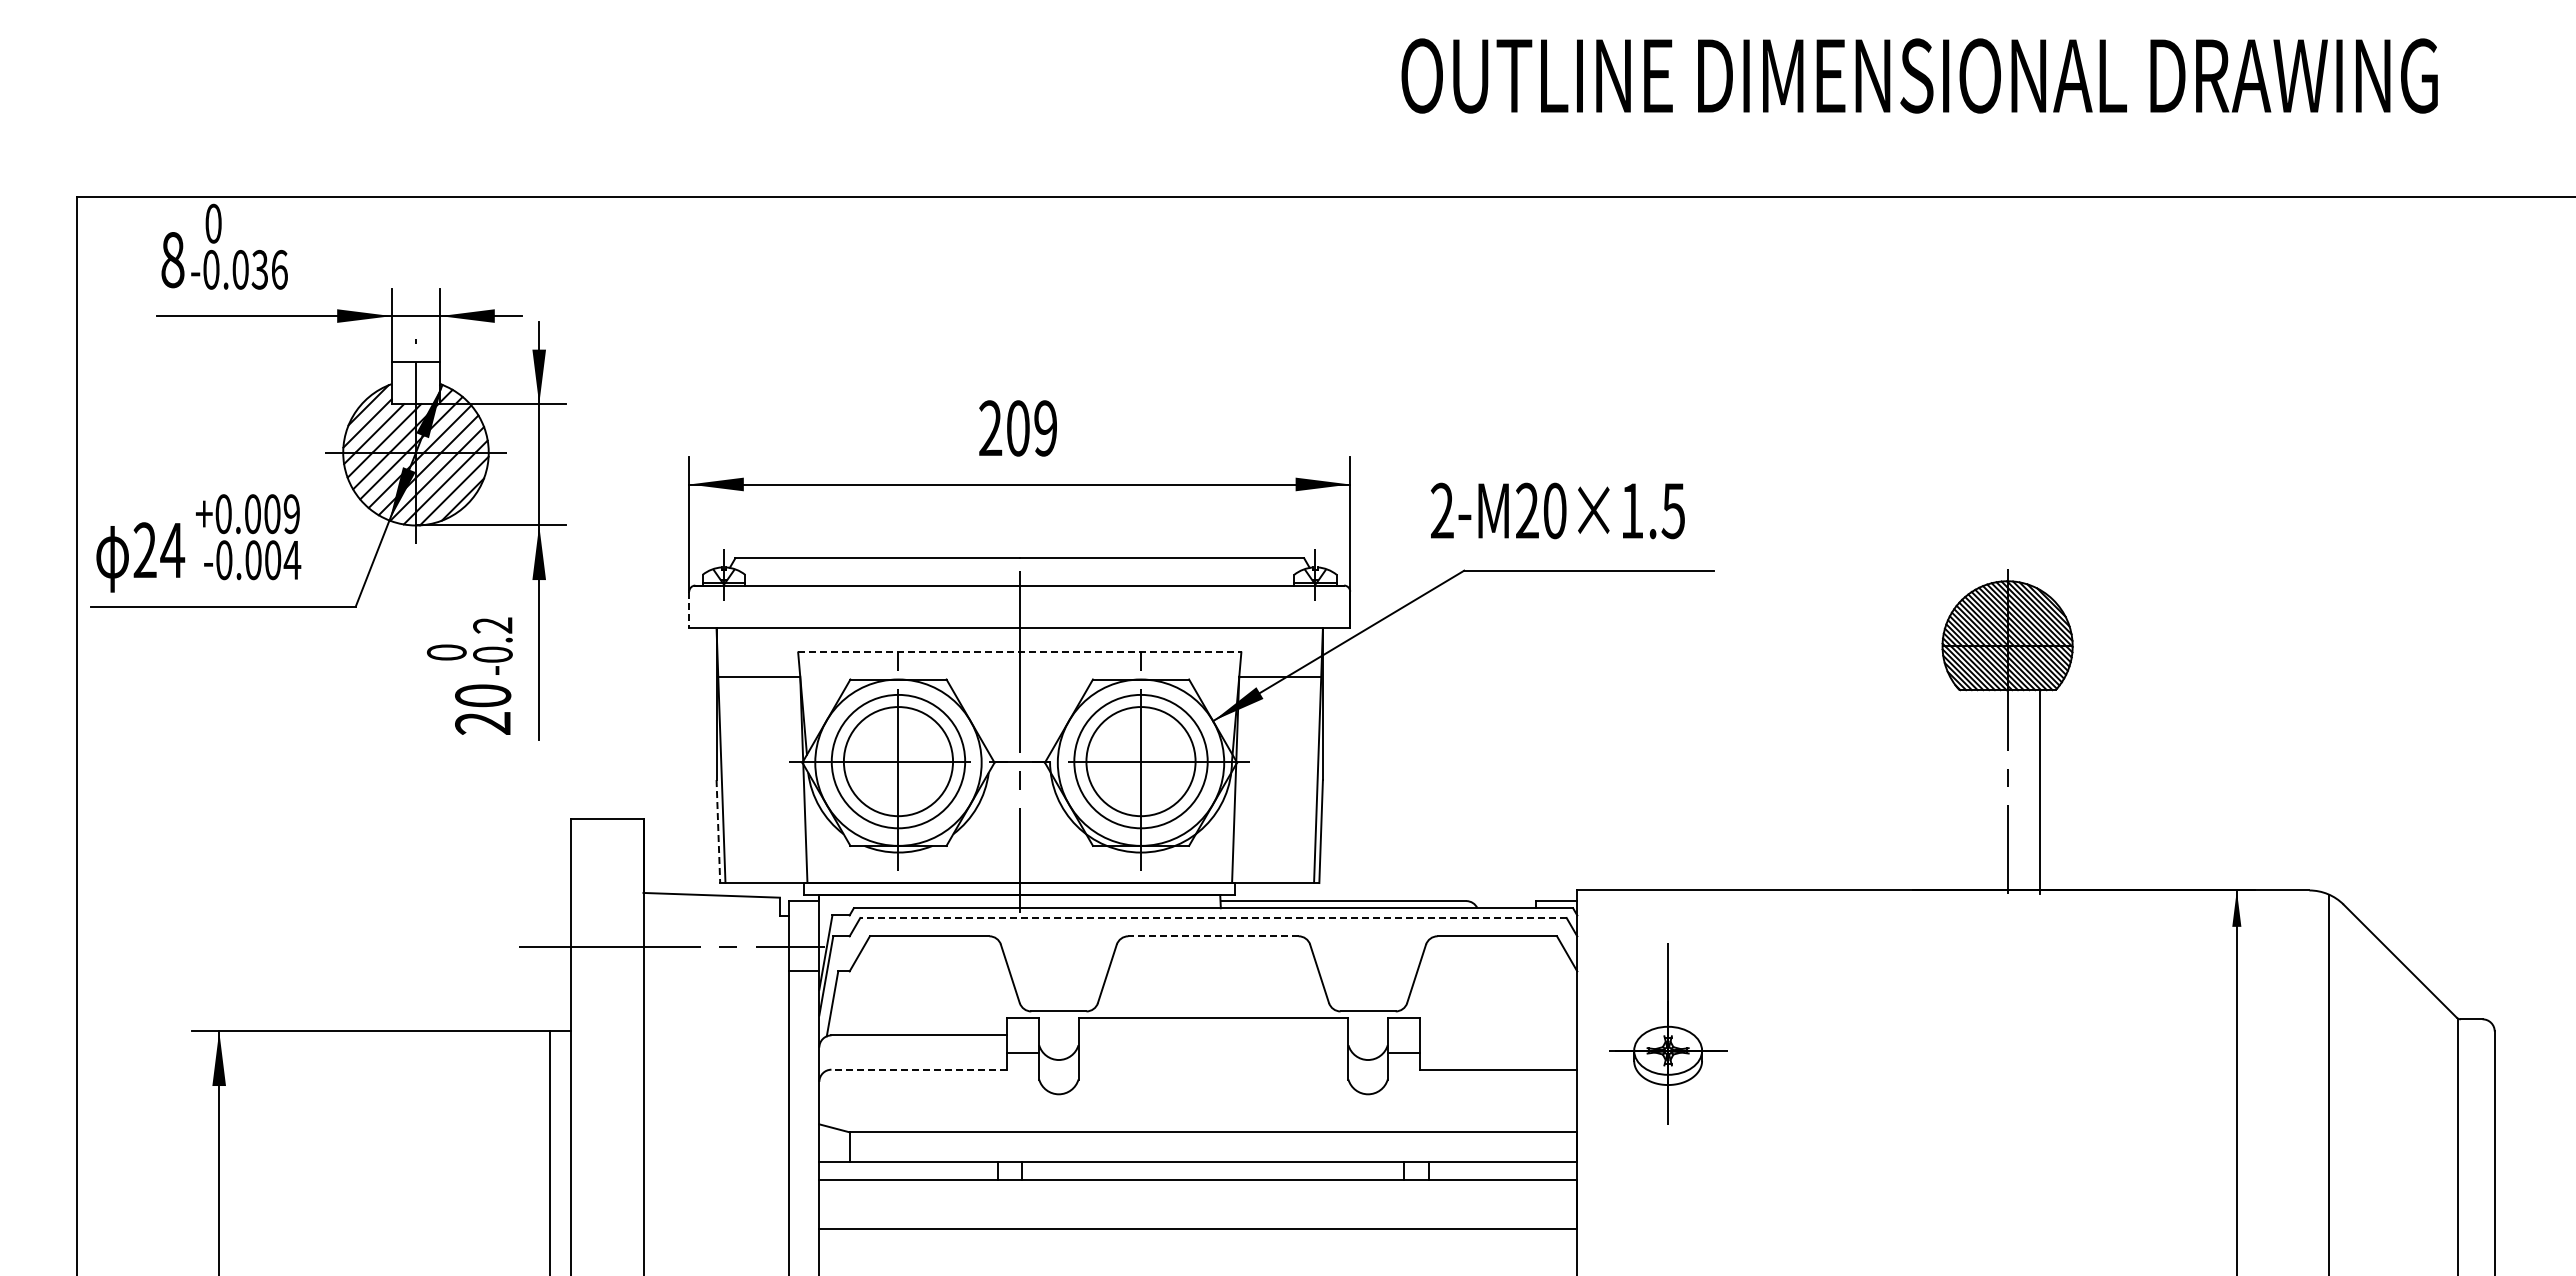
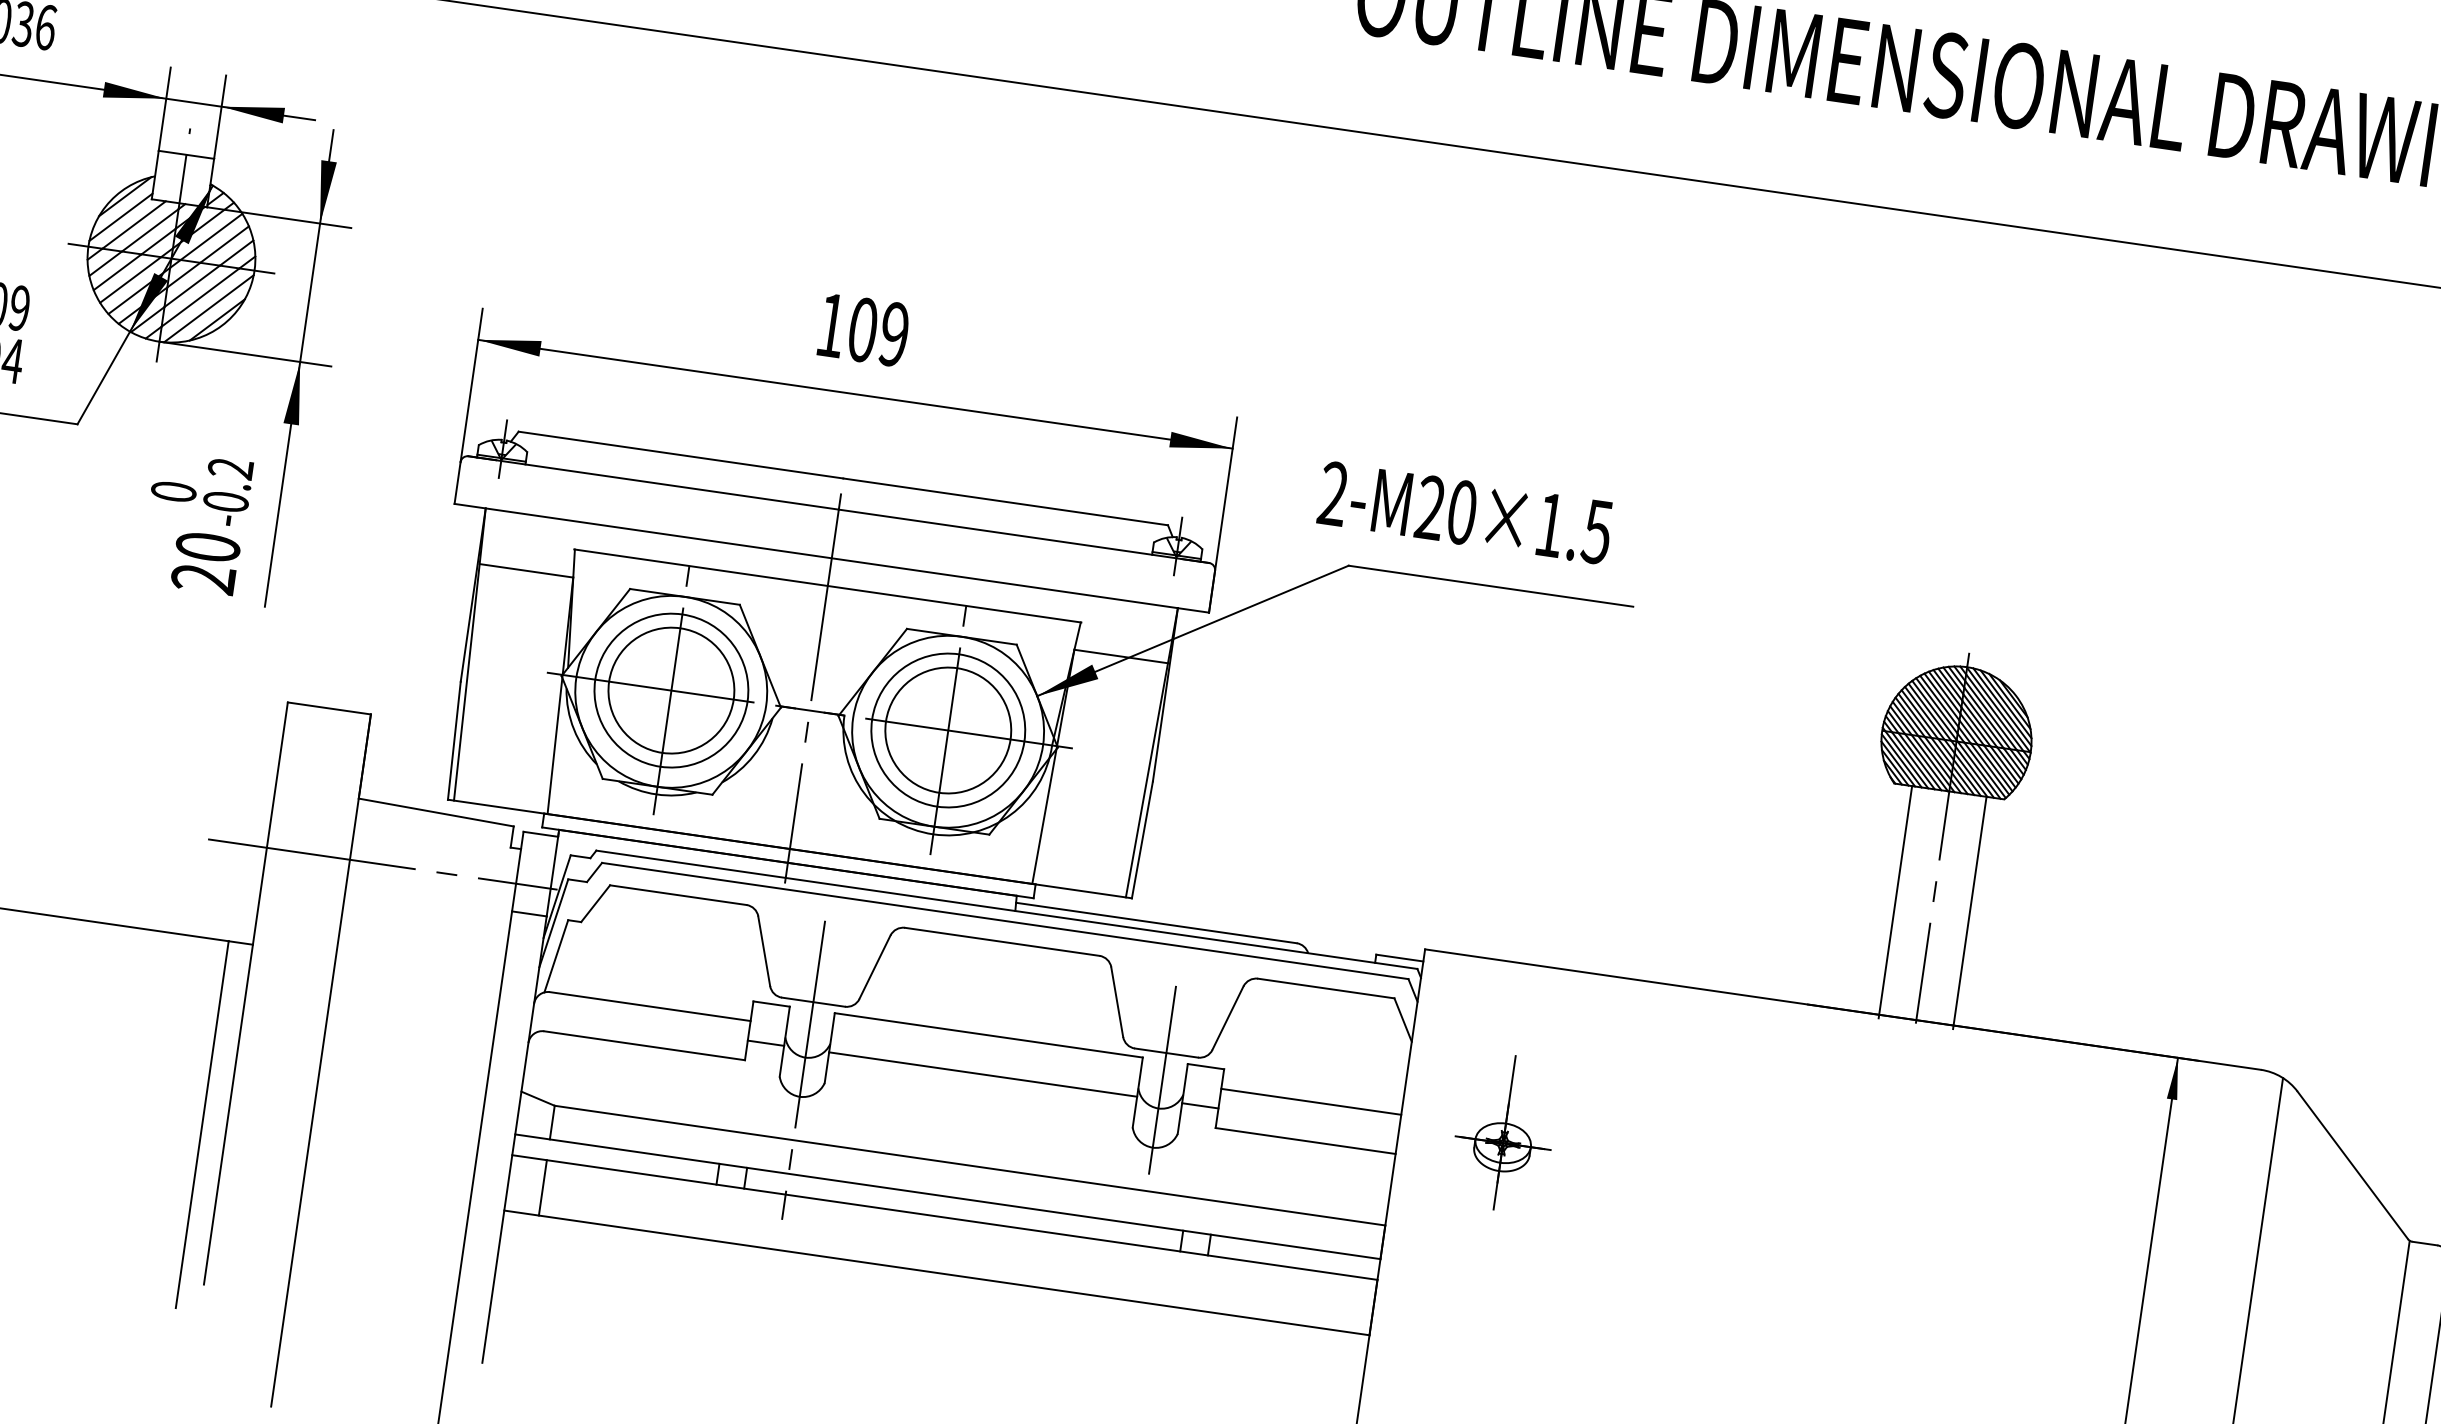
text: (990, 427) -> (831, 324), 209 -> 109
line: (689, 610) -> (457, 483), dashed -> solid
line: (1020, 652) -> (828, 586), dashed -> solid
line: (1975, 791) -> (1895, 901), added
line: (718, 831) -> (454, 740), dashed -> solid
line: (1212, 918) -> (1004, 921), dashed -> solid
line: (1213, 936) -> (1002, 942), dashed -> solid
line: (1368, 1034) -> (1163, 1079), added
line: (1498, 1035) -> (1311, 1101), added
part: (1668, 1037) -> (1505, 1132), size x0.71
line: (1213, 1052) -> (983, 1074), added
line: (919, 1069) -> (644, 1045), dashed -> solid
line: (1058, 1071) -> (803, 1070), added
line: (849, 1204) -> (542, 1188), added

